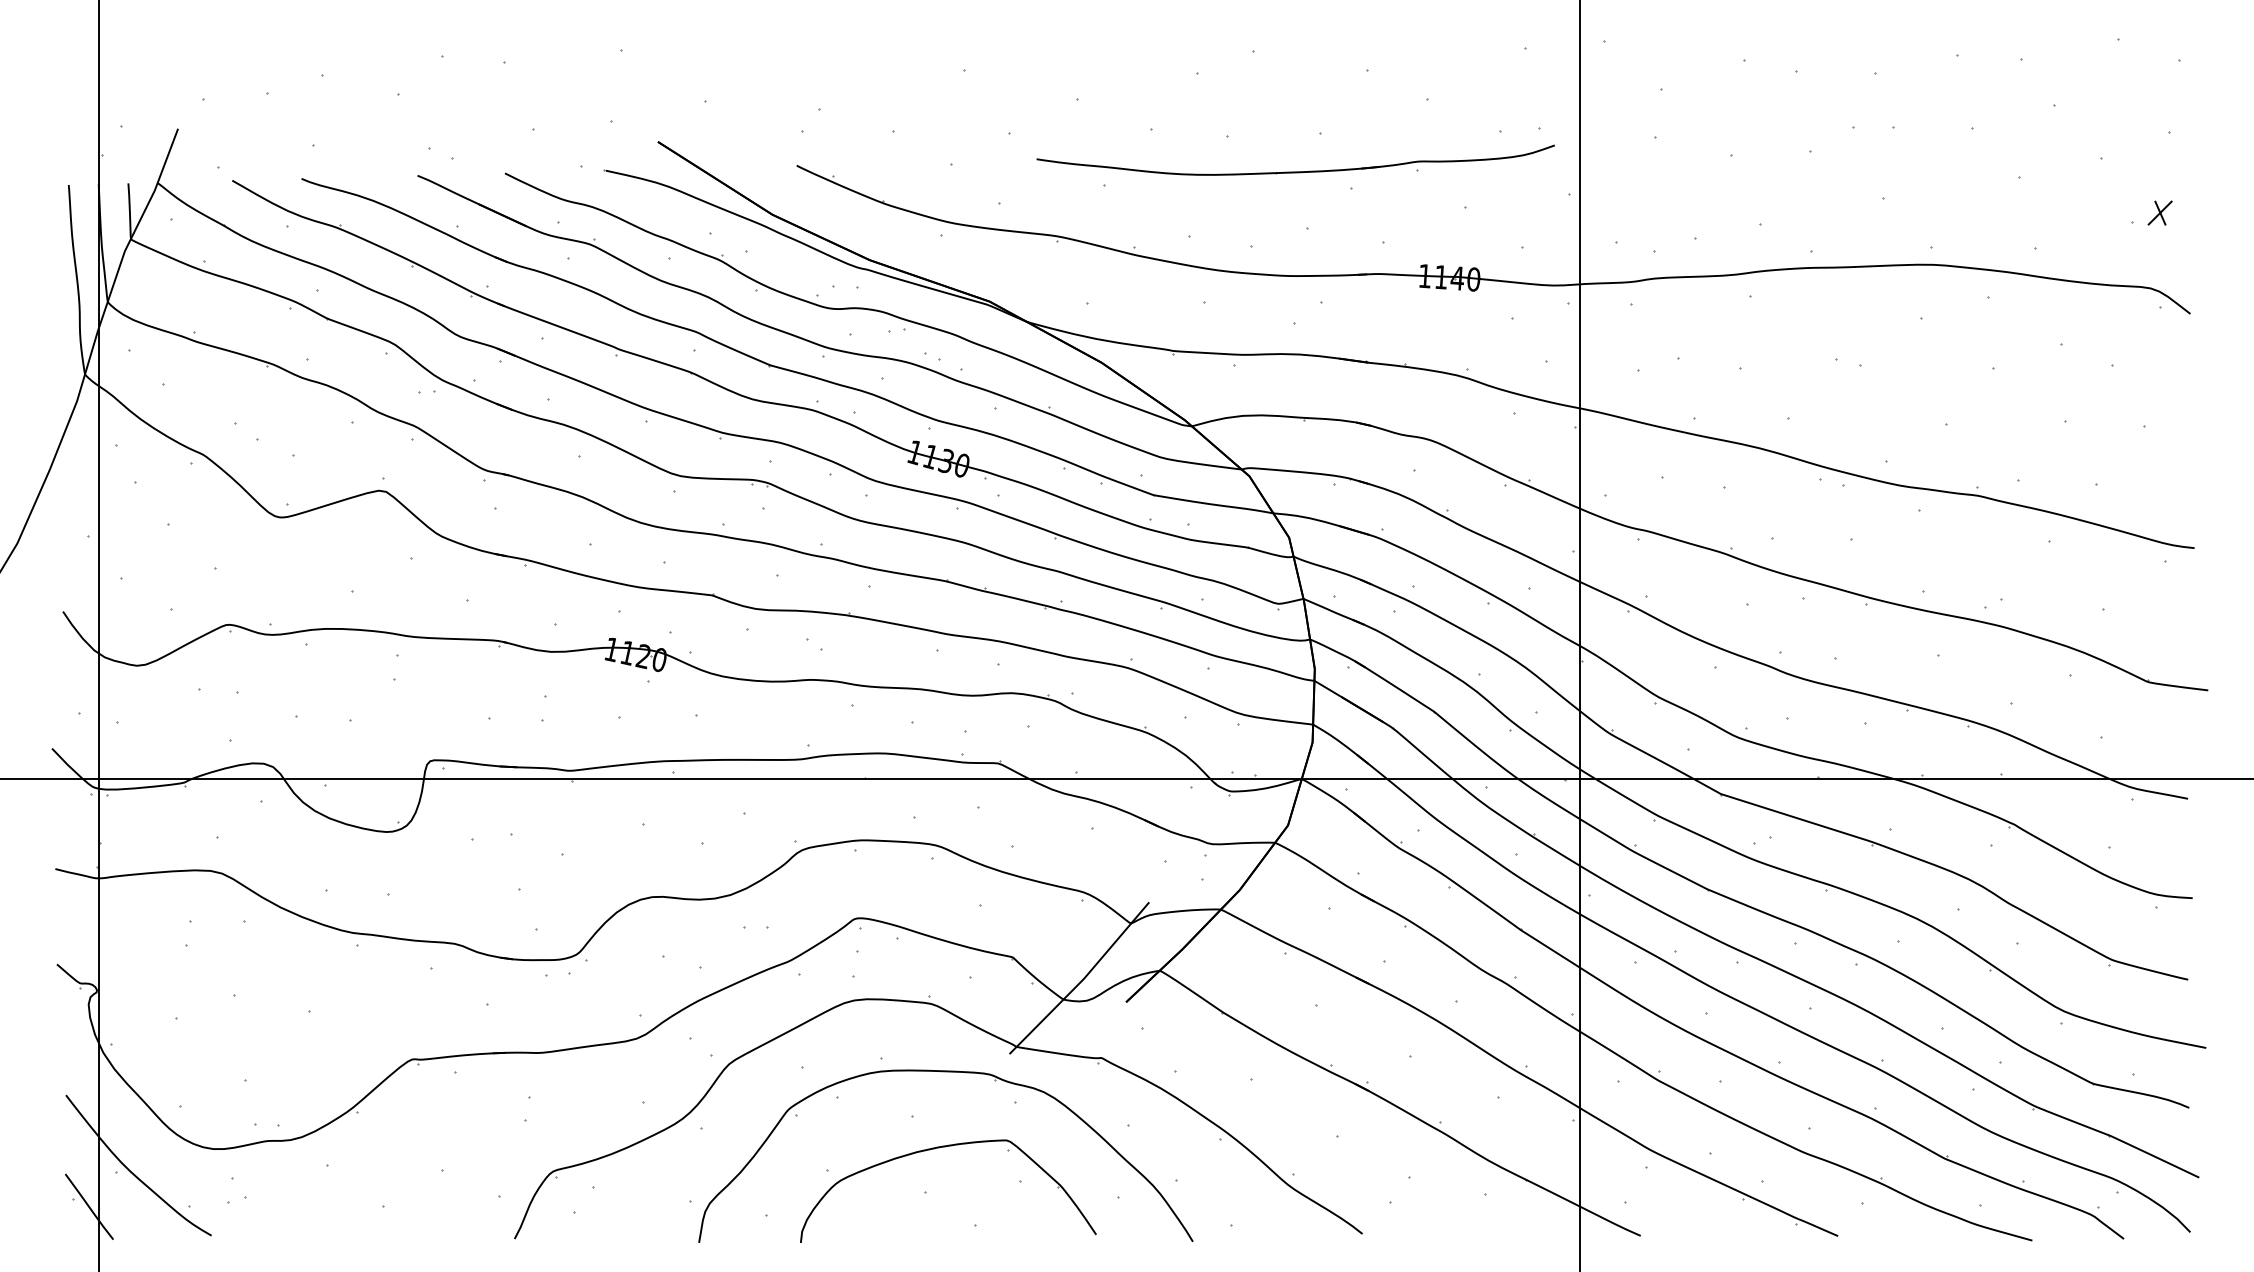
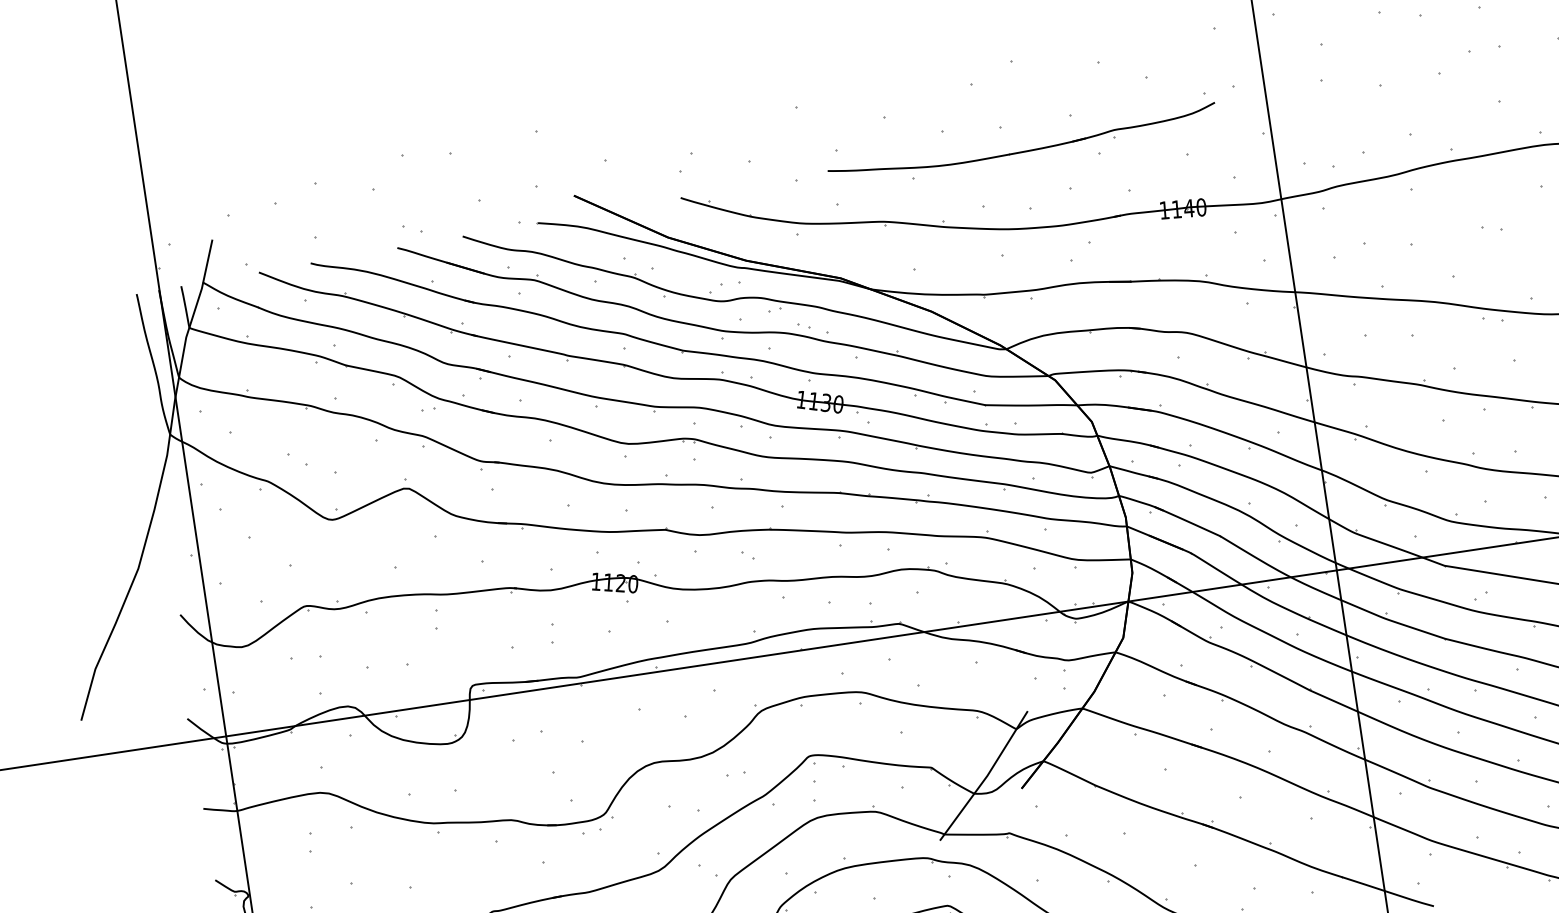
part: (1295, 171) -> (1023, 151), moved

